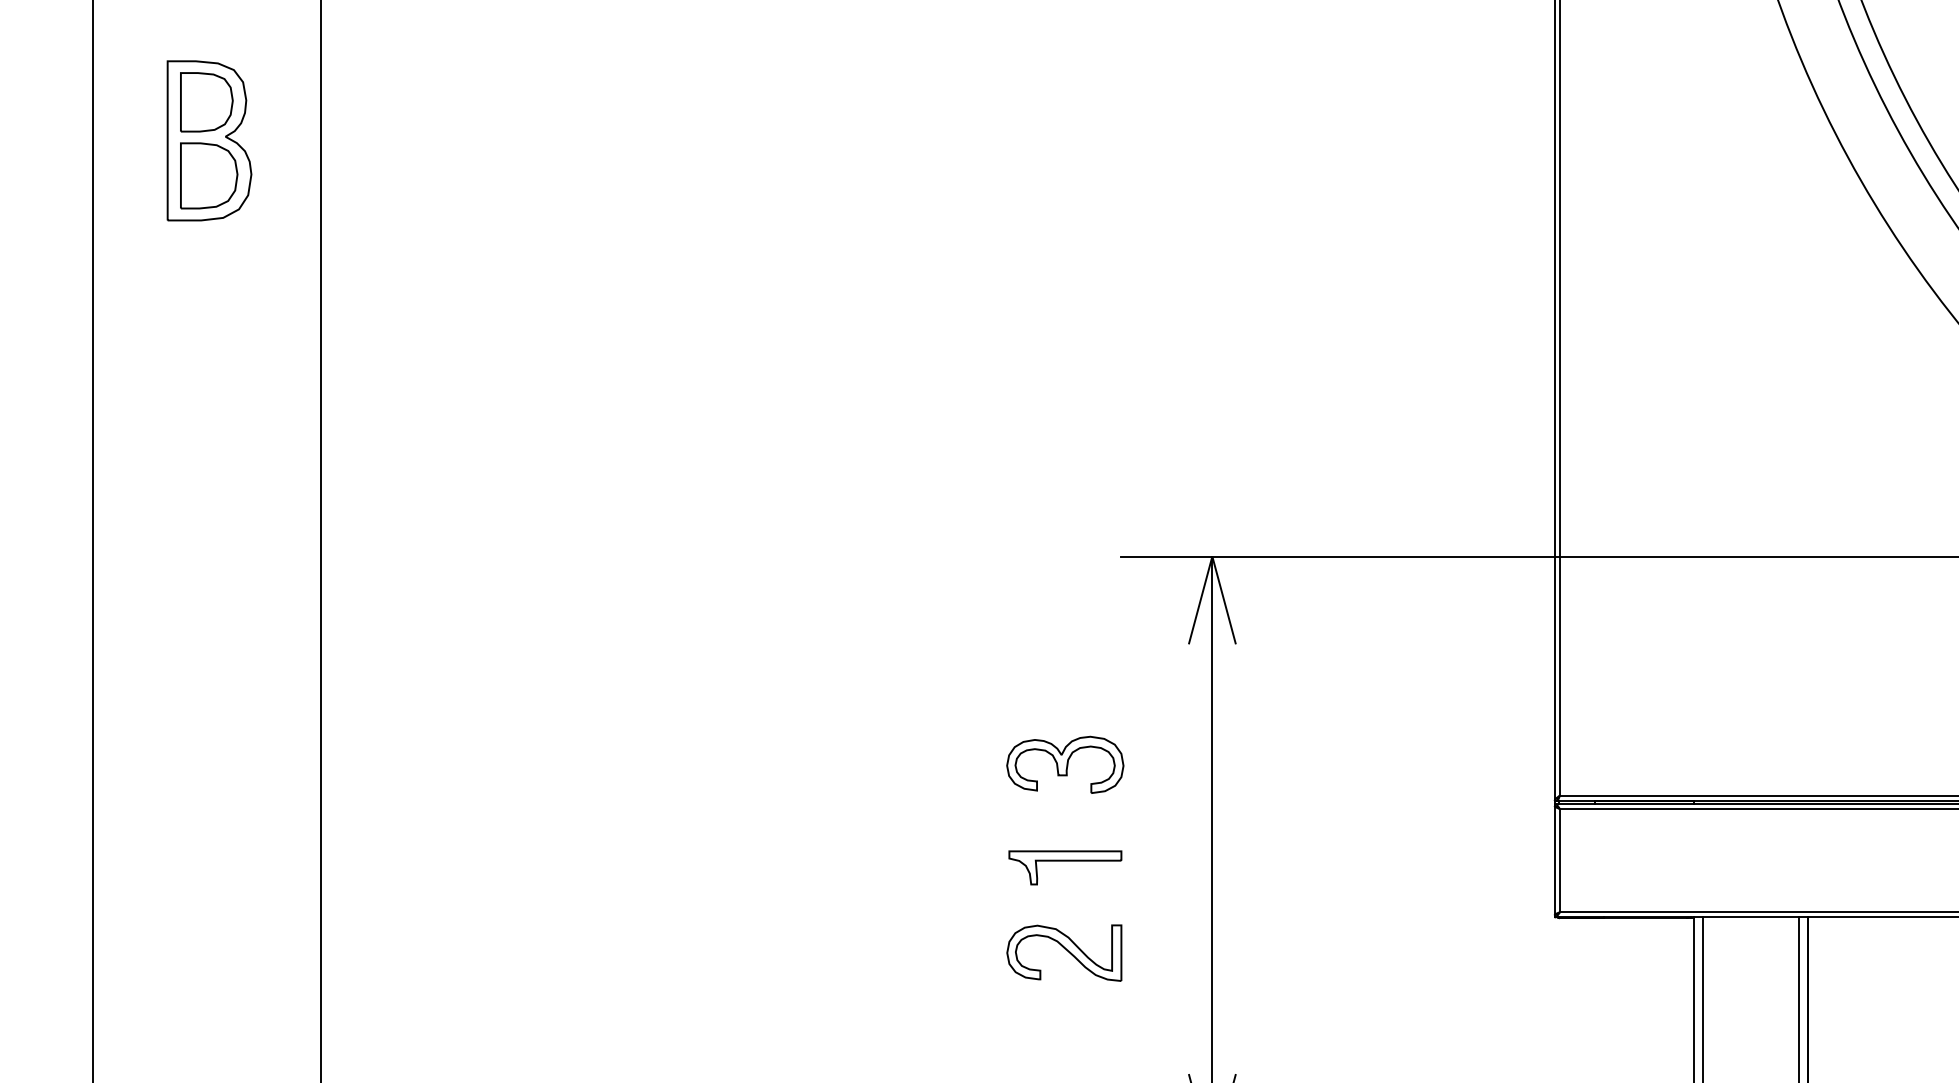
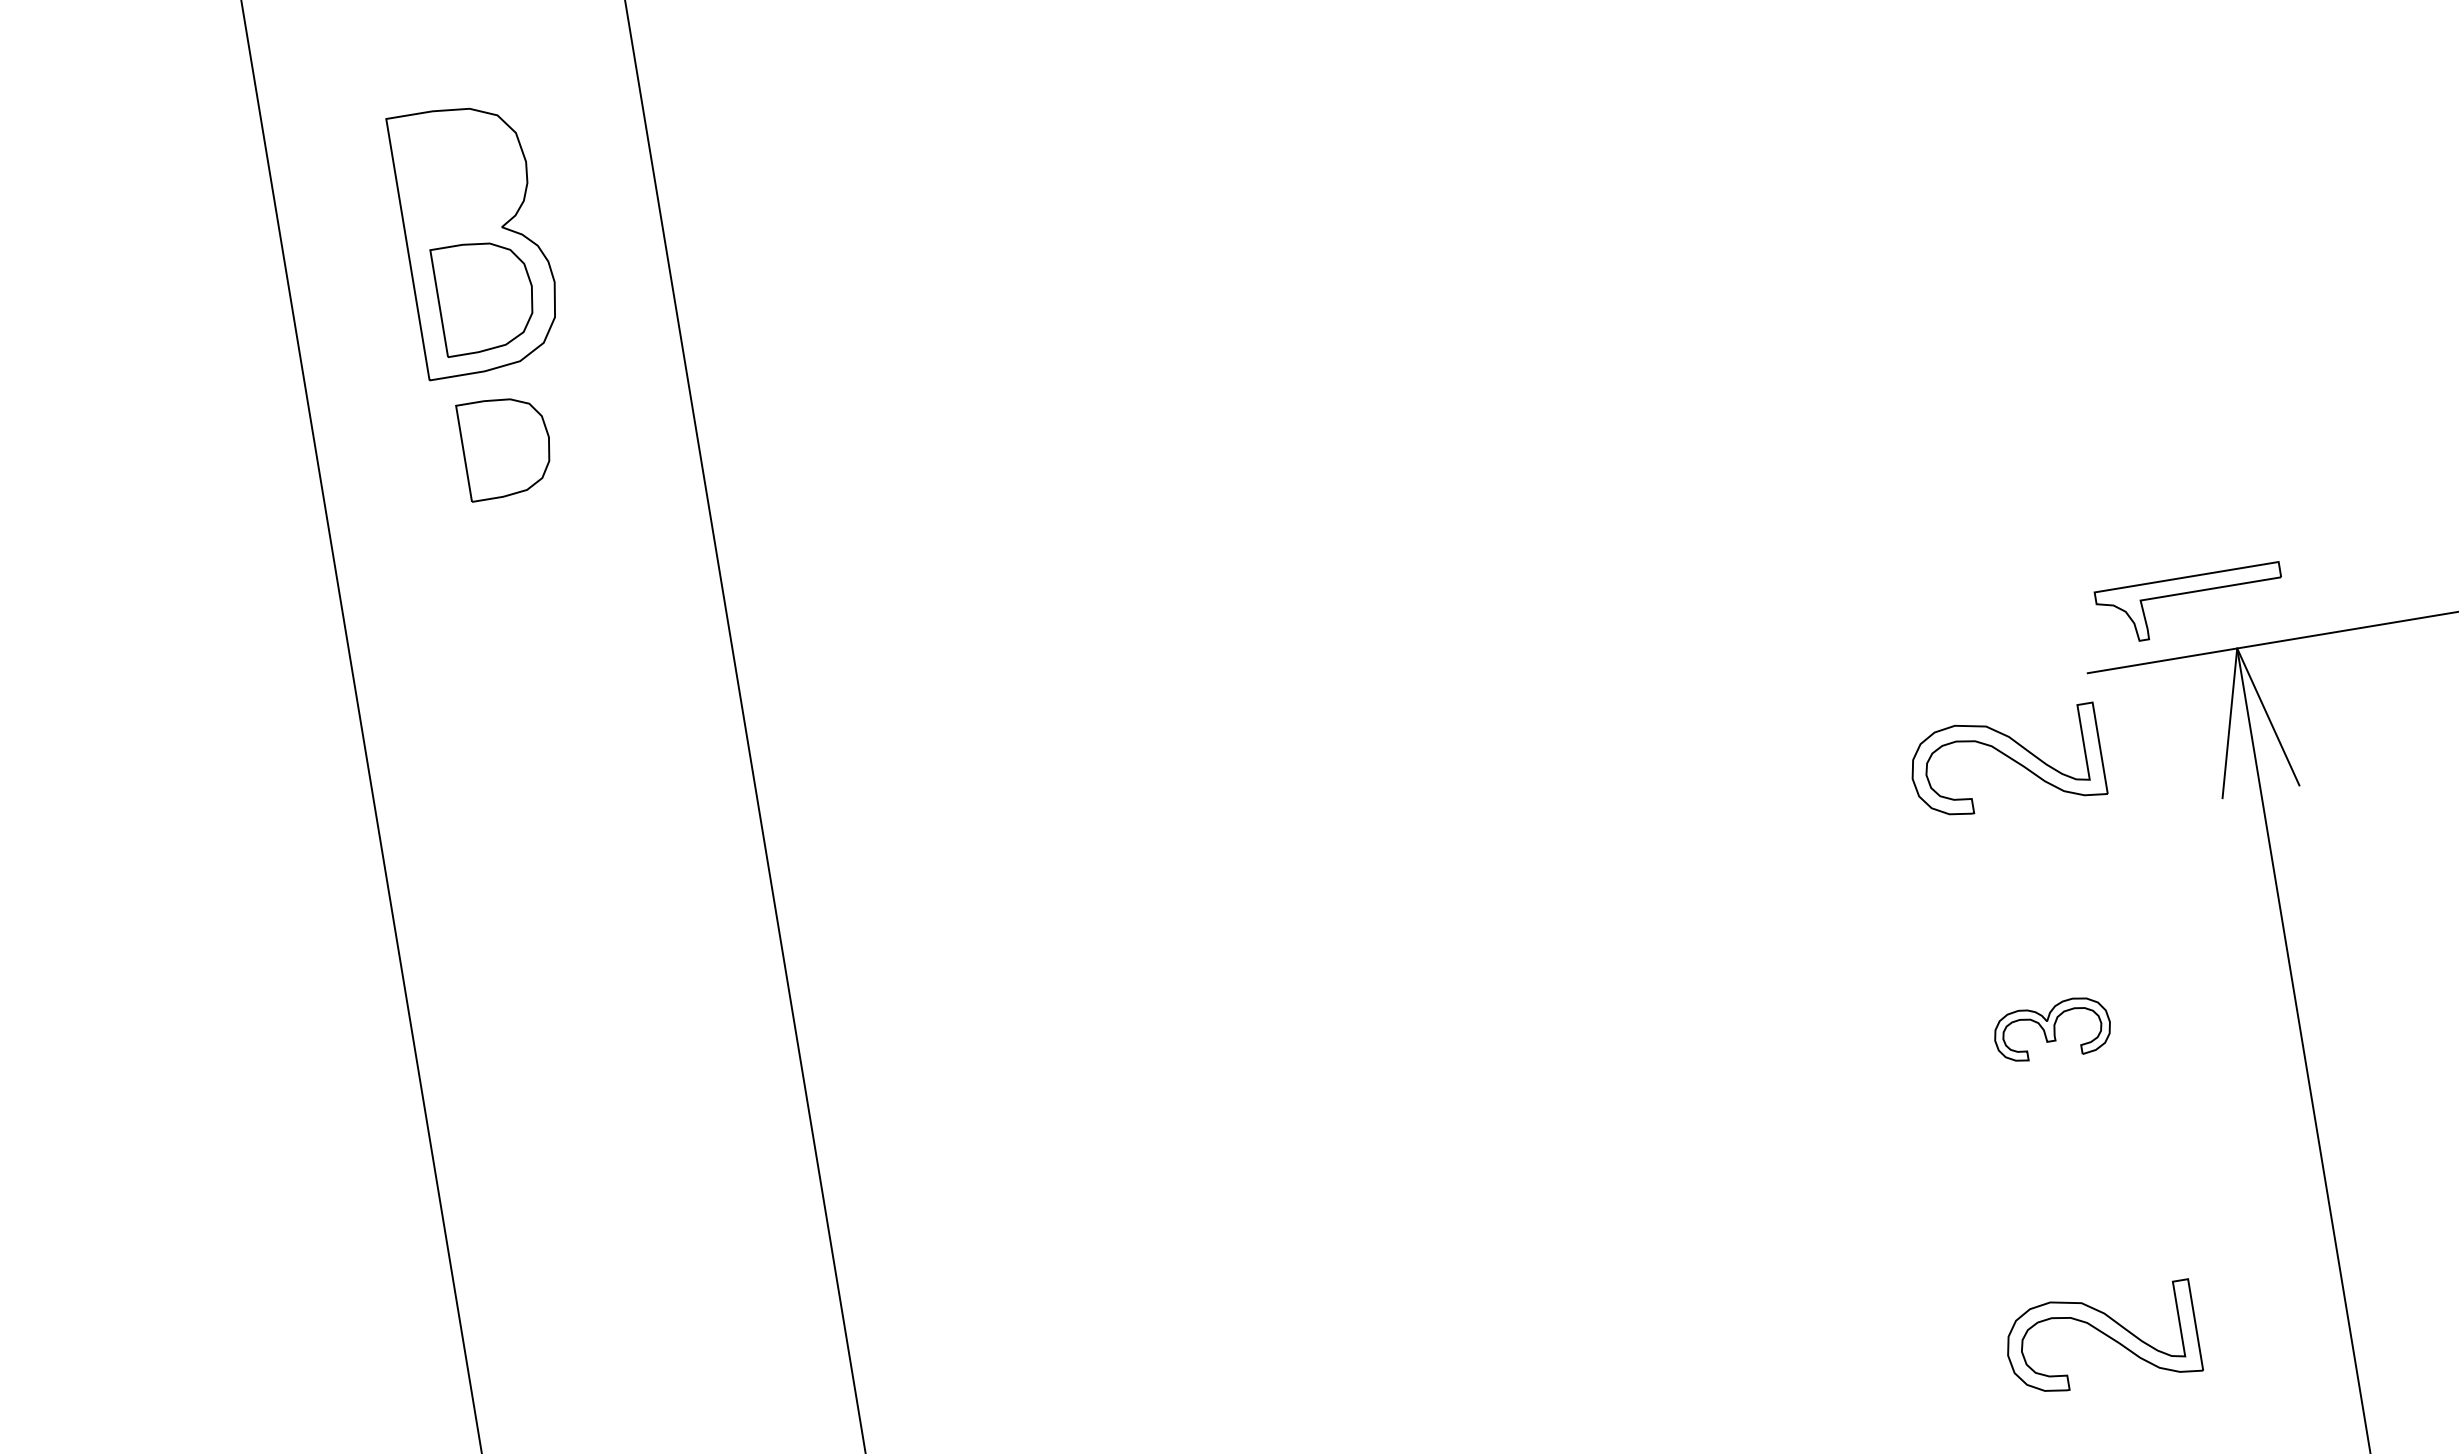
part: (206, 102) -> (506, 447), moved
part: (1064, 601) -> (2006, 762), added
part: (1065, 764) -> (2052, 1030), size x0.6
part: (1065, 867) -> (2191, 603), moved

